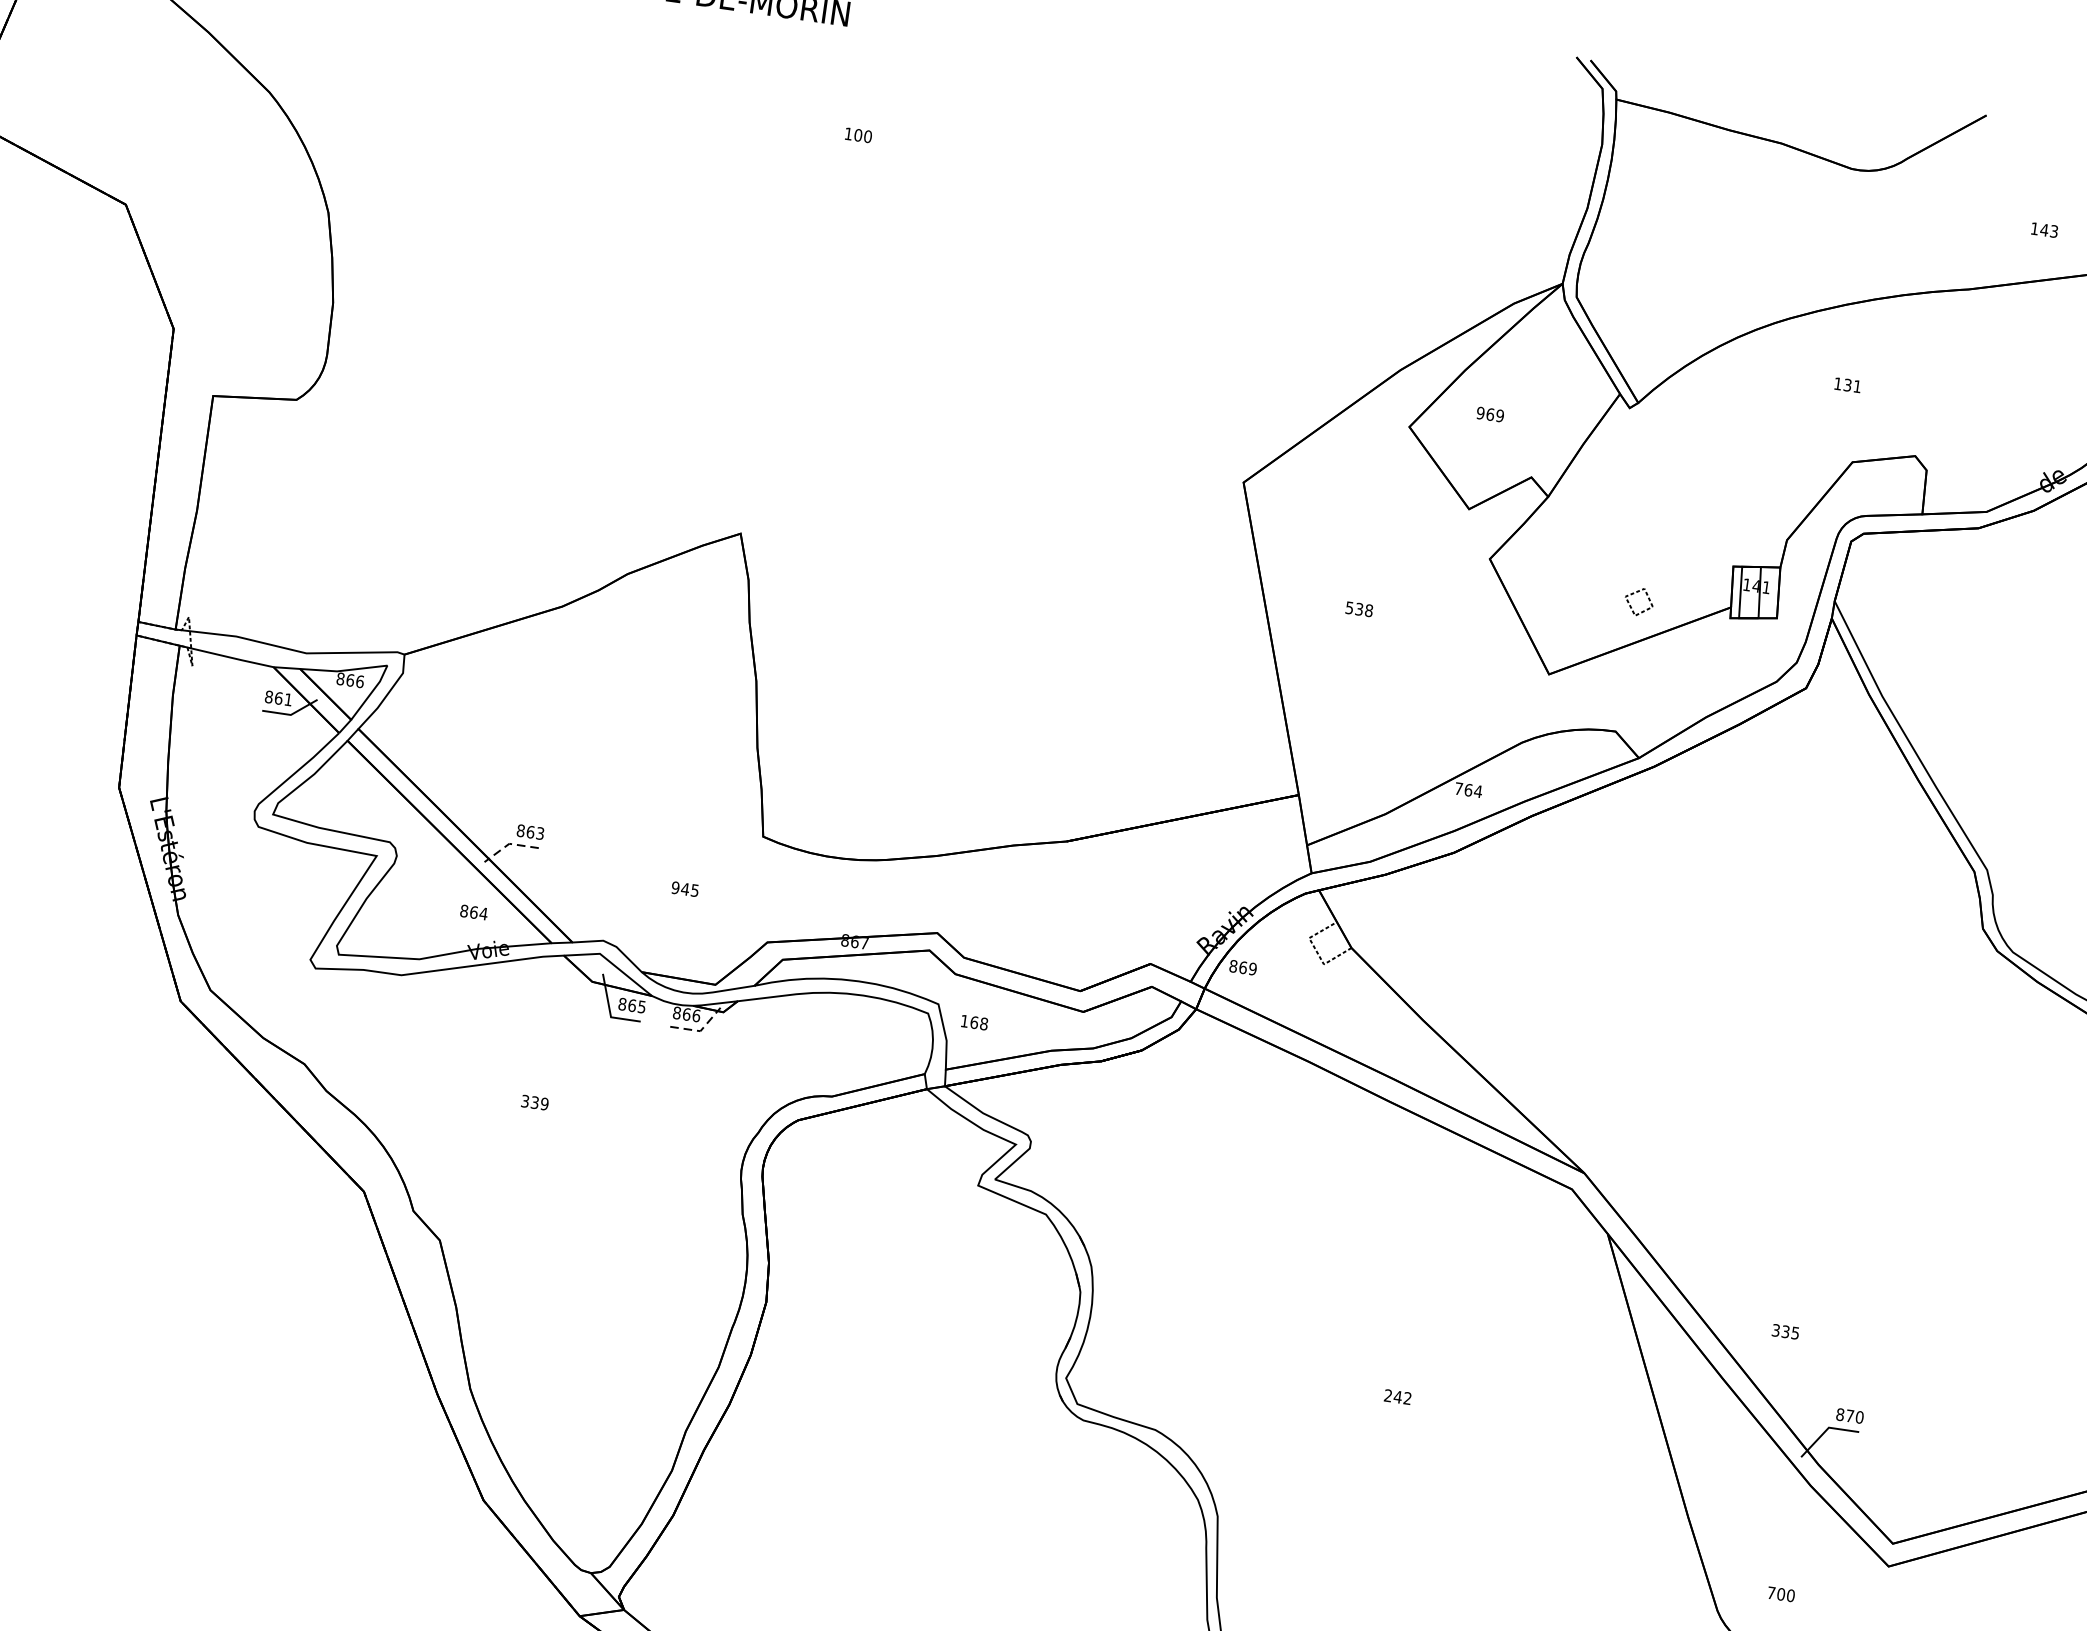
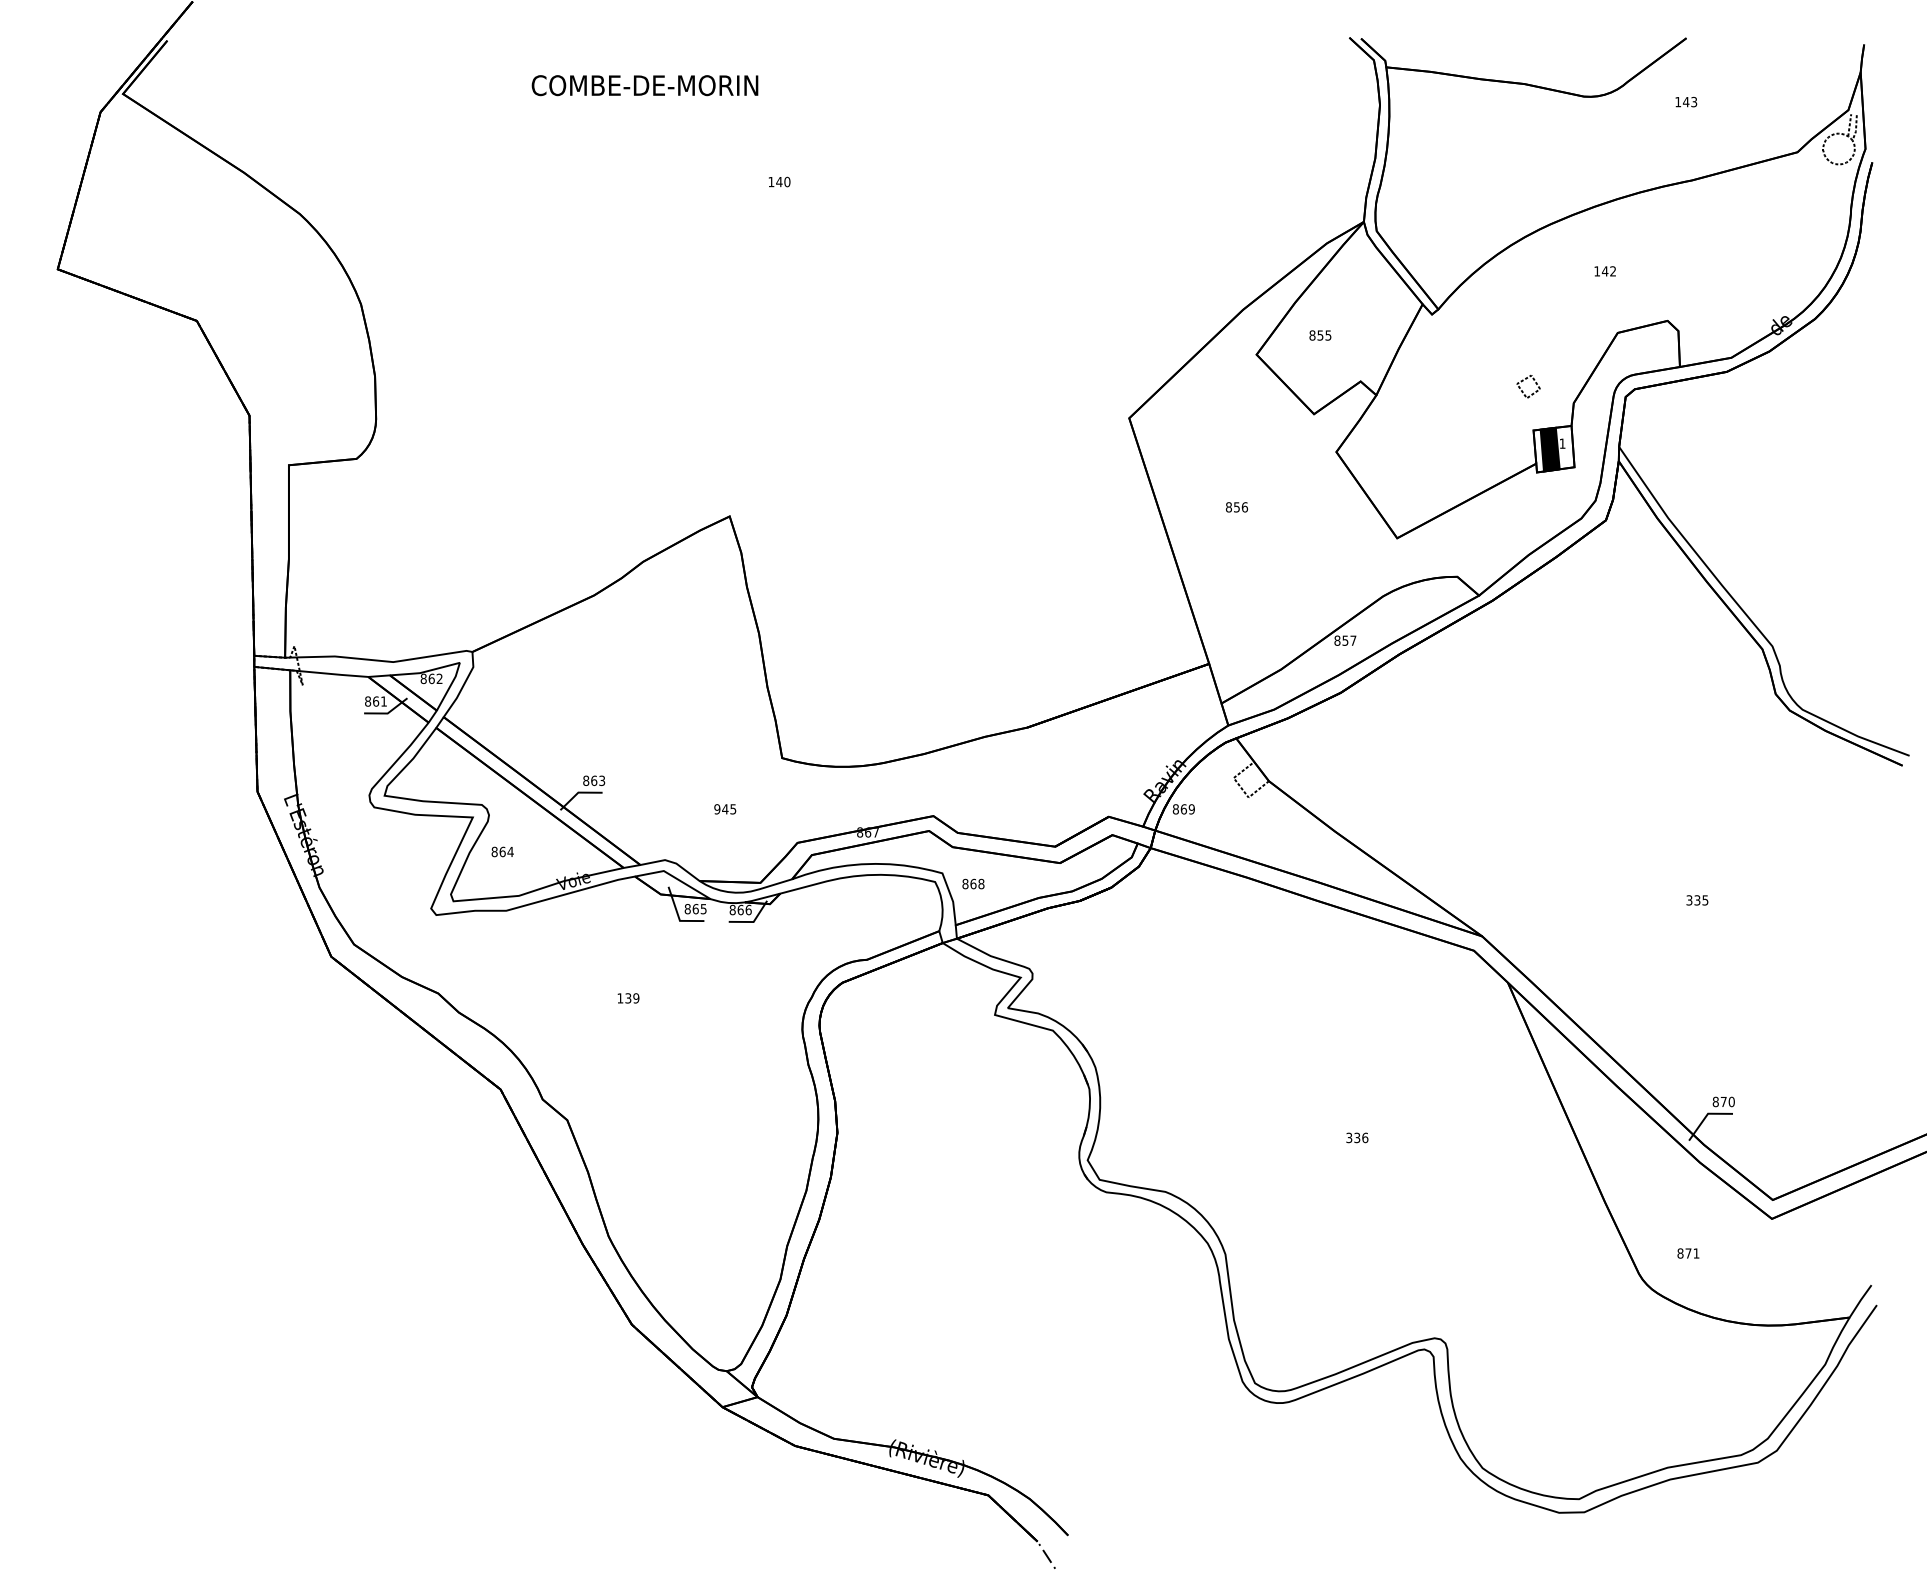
text: (858, 134) -> (779, 181), 100 -> 140
text: (2044, 229) -> (1686, 101), moved
text: (1851, 385) -> (1608, 271), 131 -> 142
text: (1490, 414) -> (1320, 335), 969 -> 855
fill: (1749, 592) -> (1549, 449), added
part: (1633, 594) -> (1523, 381), moved
text: (1358, 609) -> (1236, 507), 538 -> 856
text: (359, 681) -> (439, 678), 866 -> 862
text: (1468, 789) -> (1345, 640), 764 -> 857
line: (509, 843) -> (578, 792), dashed -> solid
text: (473, 911) -> (502, 851), moved
text: (964, 1020) -> (965, 883), 168 -> 868
line: (700, 1031) -> (753, 922), dashed -> solid
text: (525, 1101) -> (620, 998), 339 -> 139
text: (1785, 1331) -> (1697, 900), moved
text: (1398, 1396) -> (1357, 1137), 242 -> 336
text: (1781, 1594) -> (1688, 1253), 700 -> 871

